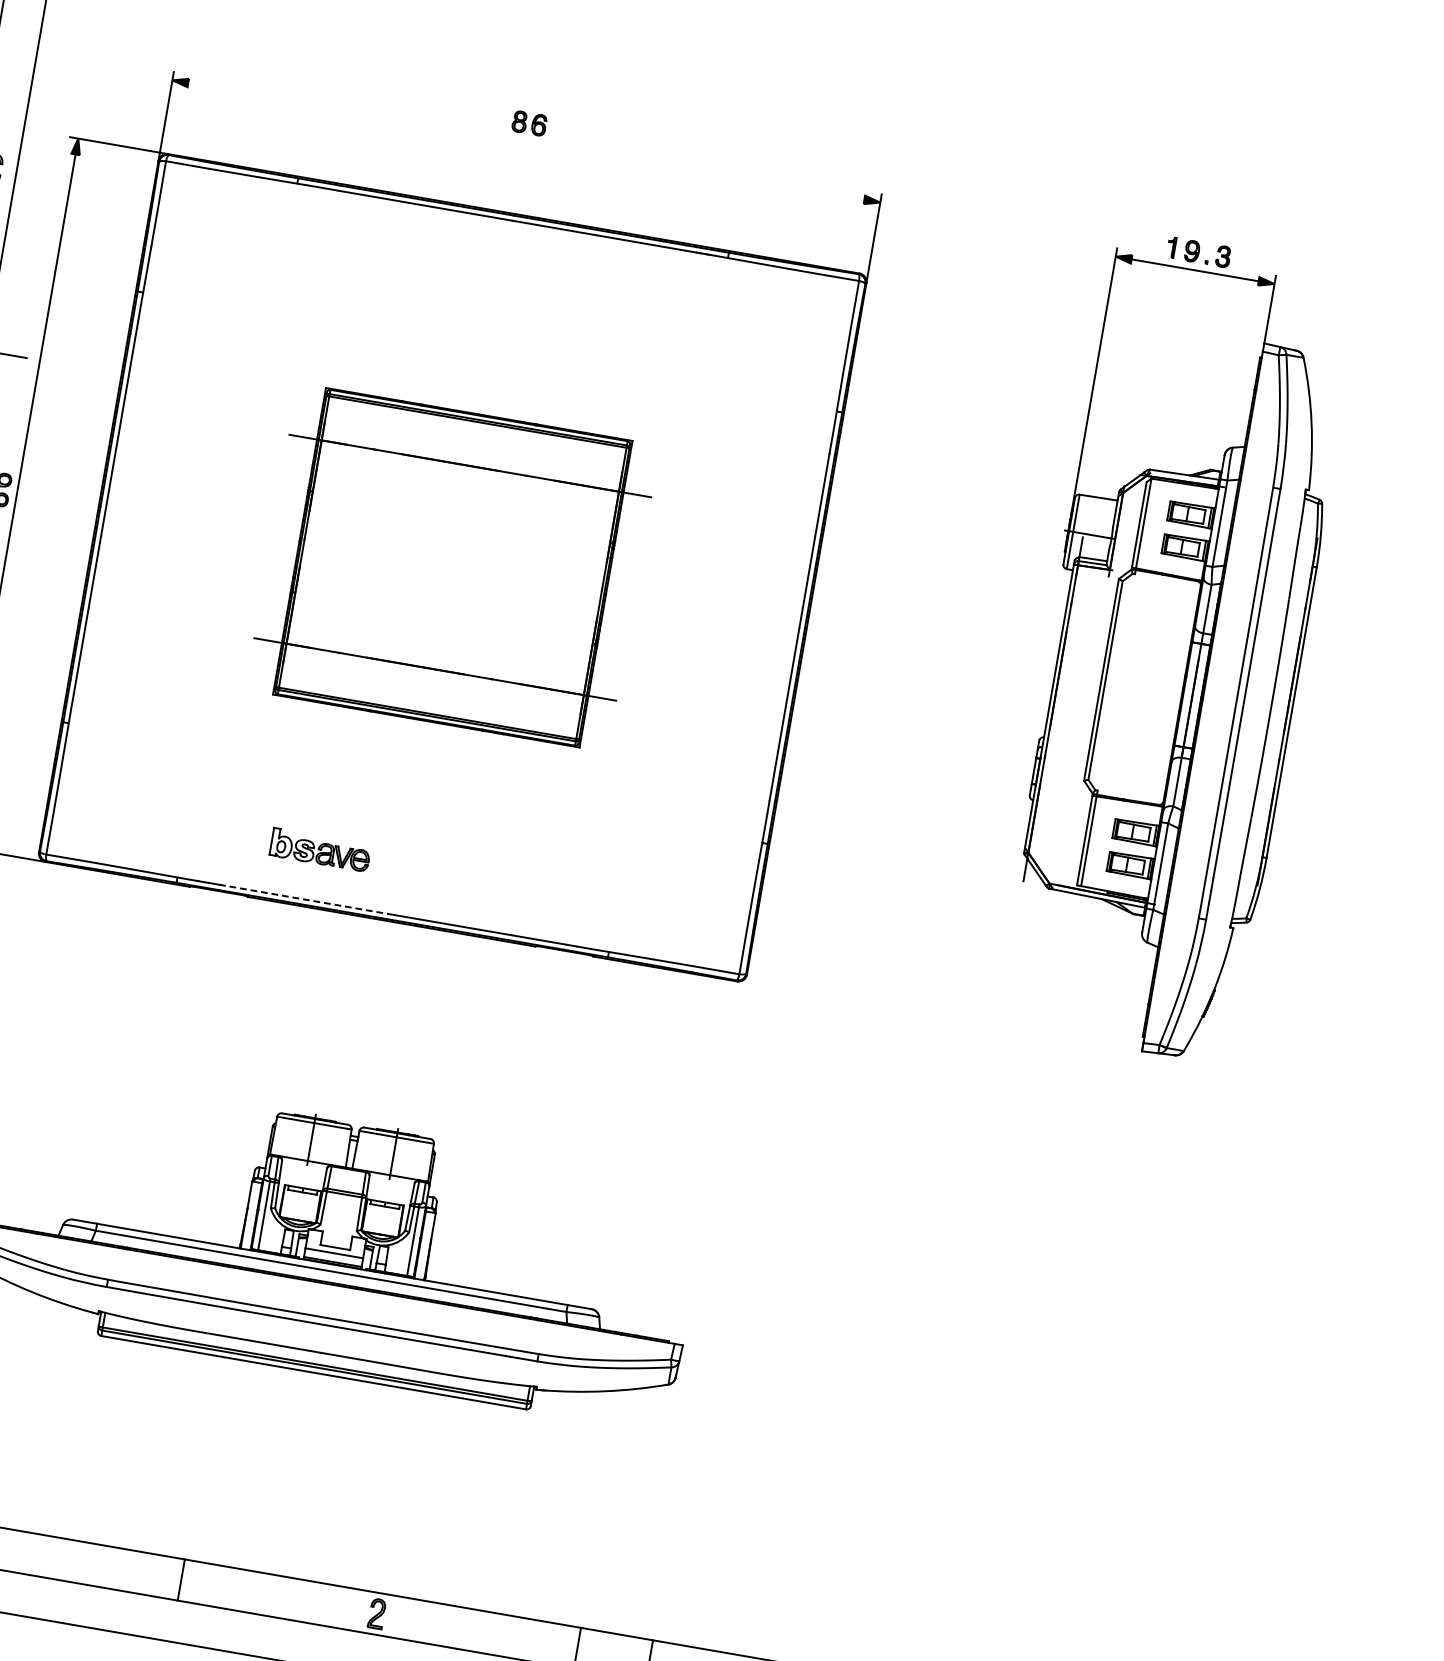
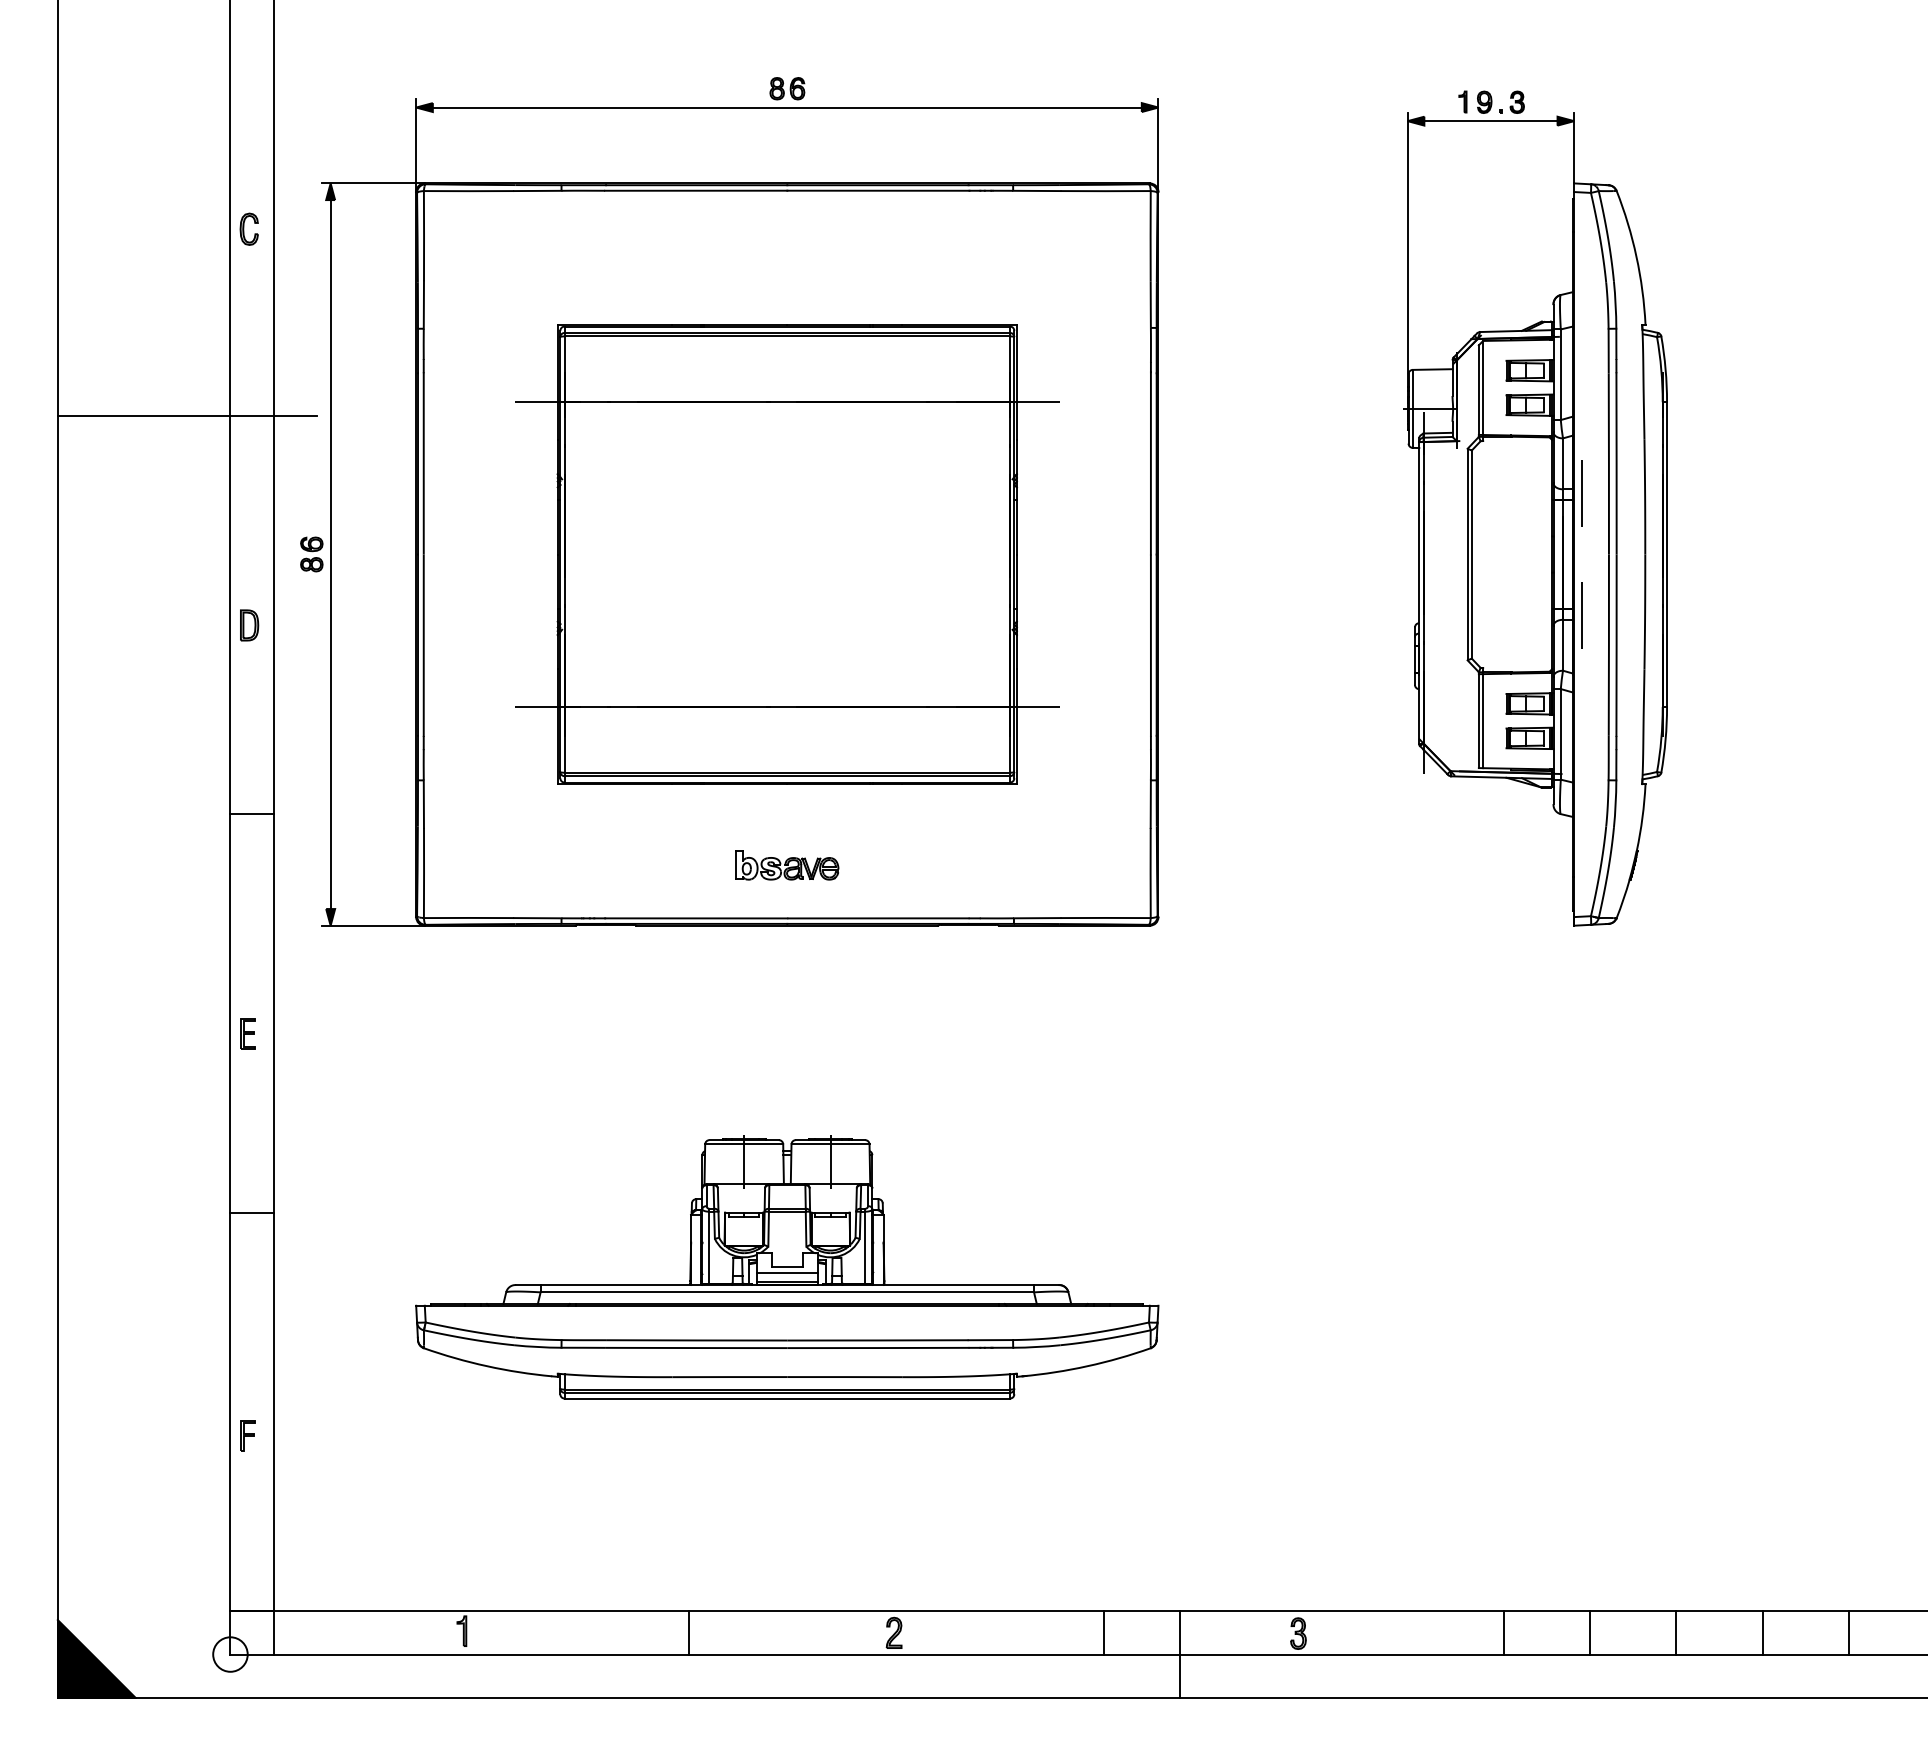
line: (525, 141) -> (786, 107), added
part: (452, 567) -> (787, 554), size x1.43
line: (1220, 640) -> (1581, 493), added
line: (1200, 755) -> (1581, 614), added
part: (320, 850) -> (787, 865), moved
line: (306, 899) -> (696, 918), dashed -> solid

